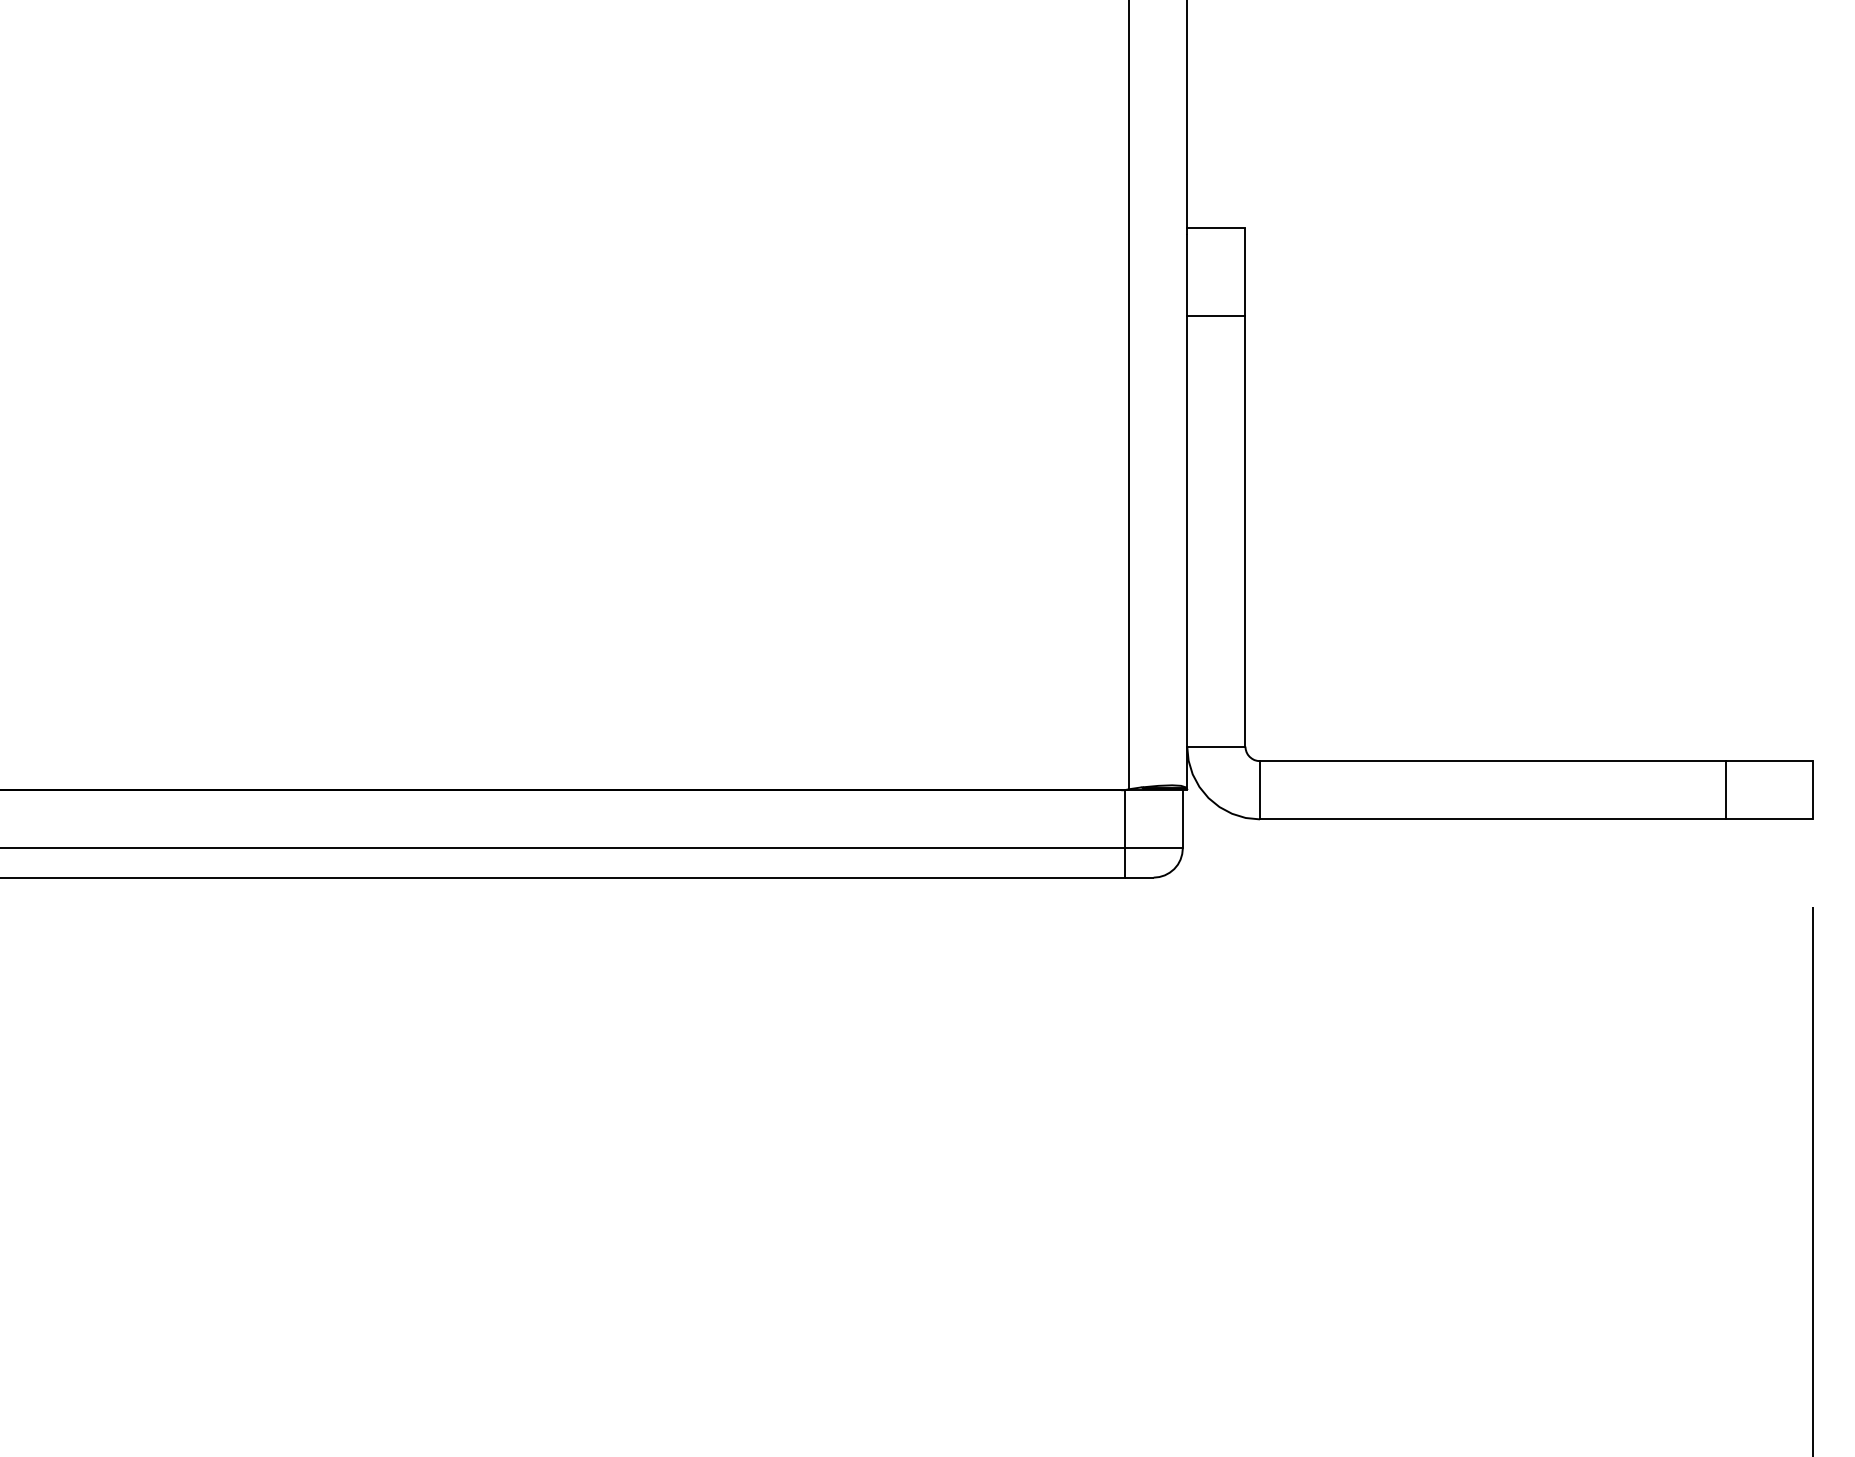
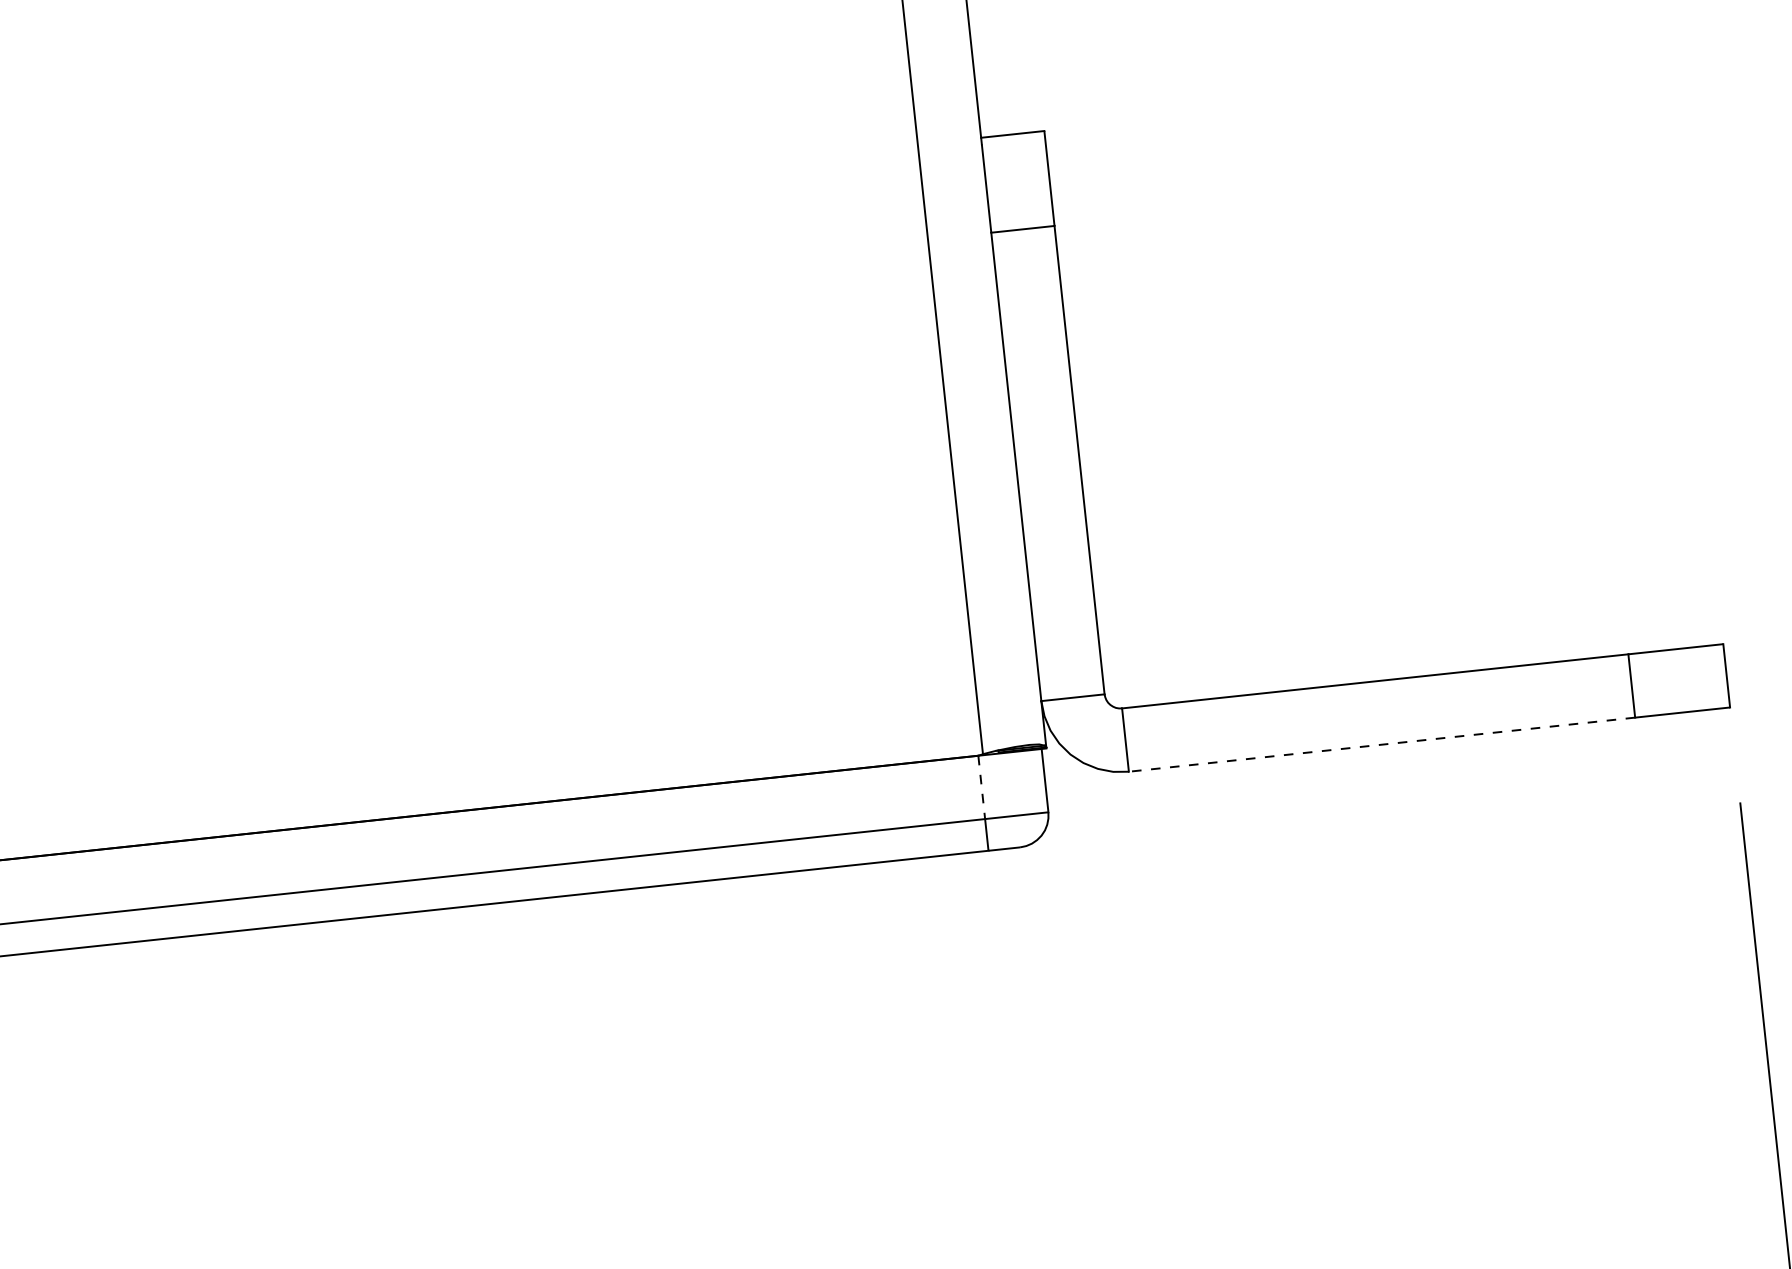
line: (1124, 819) -> (981, 787), solid -> dashed
line: (1492, 819) -> (1381, 744), solid -> dashed

